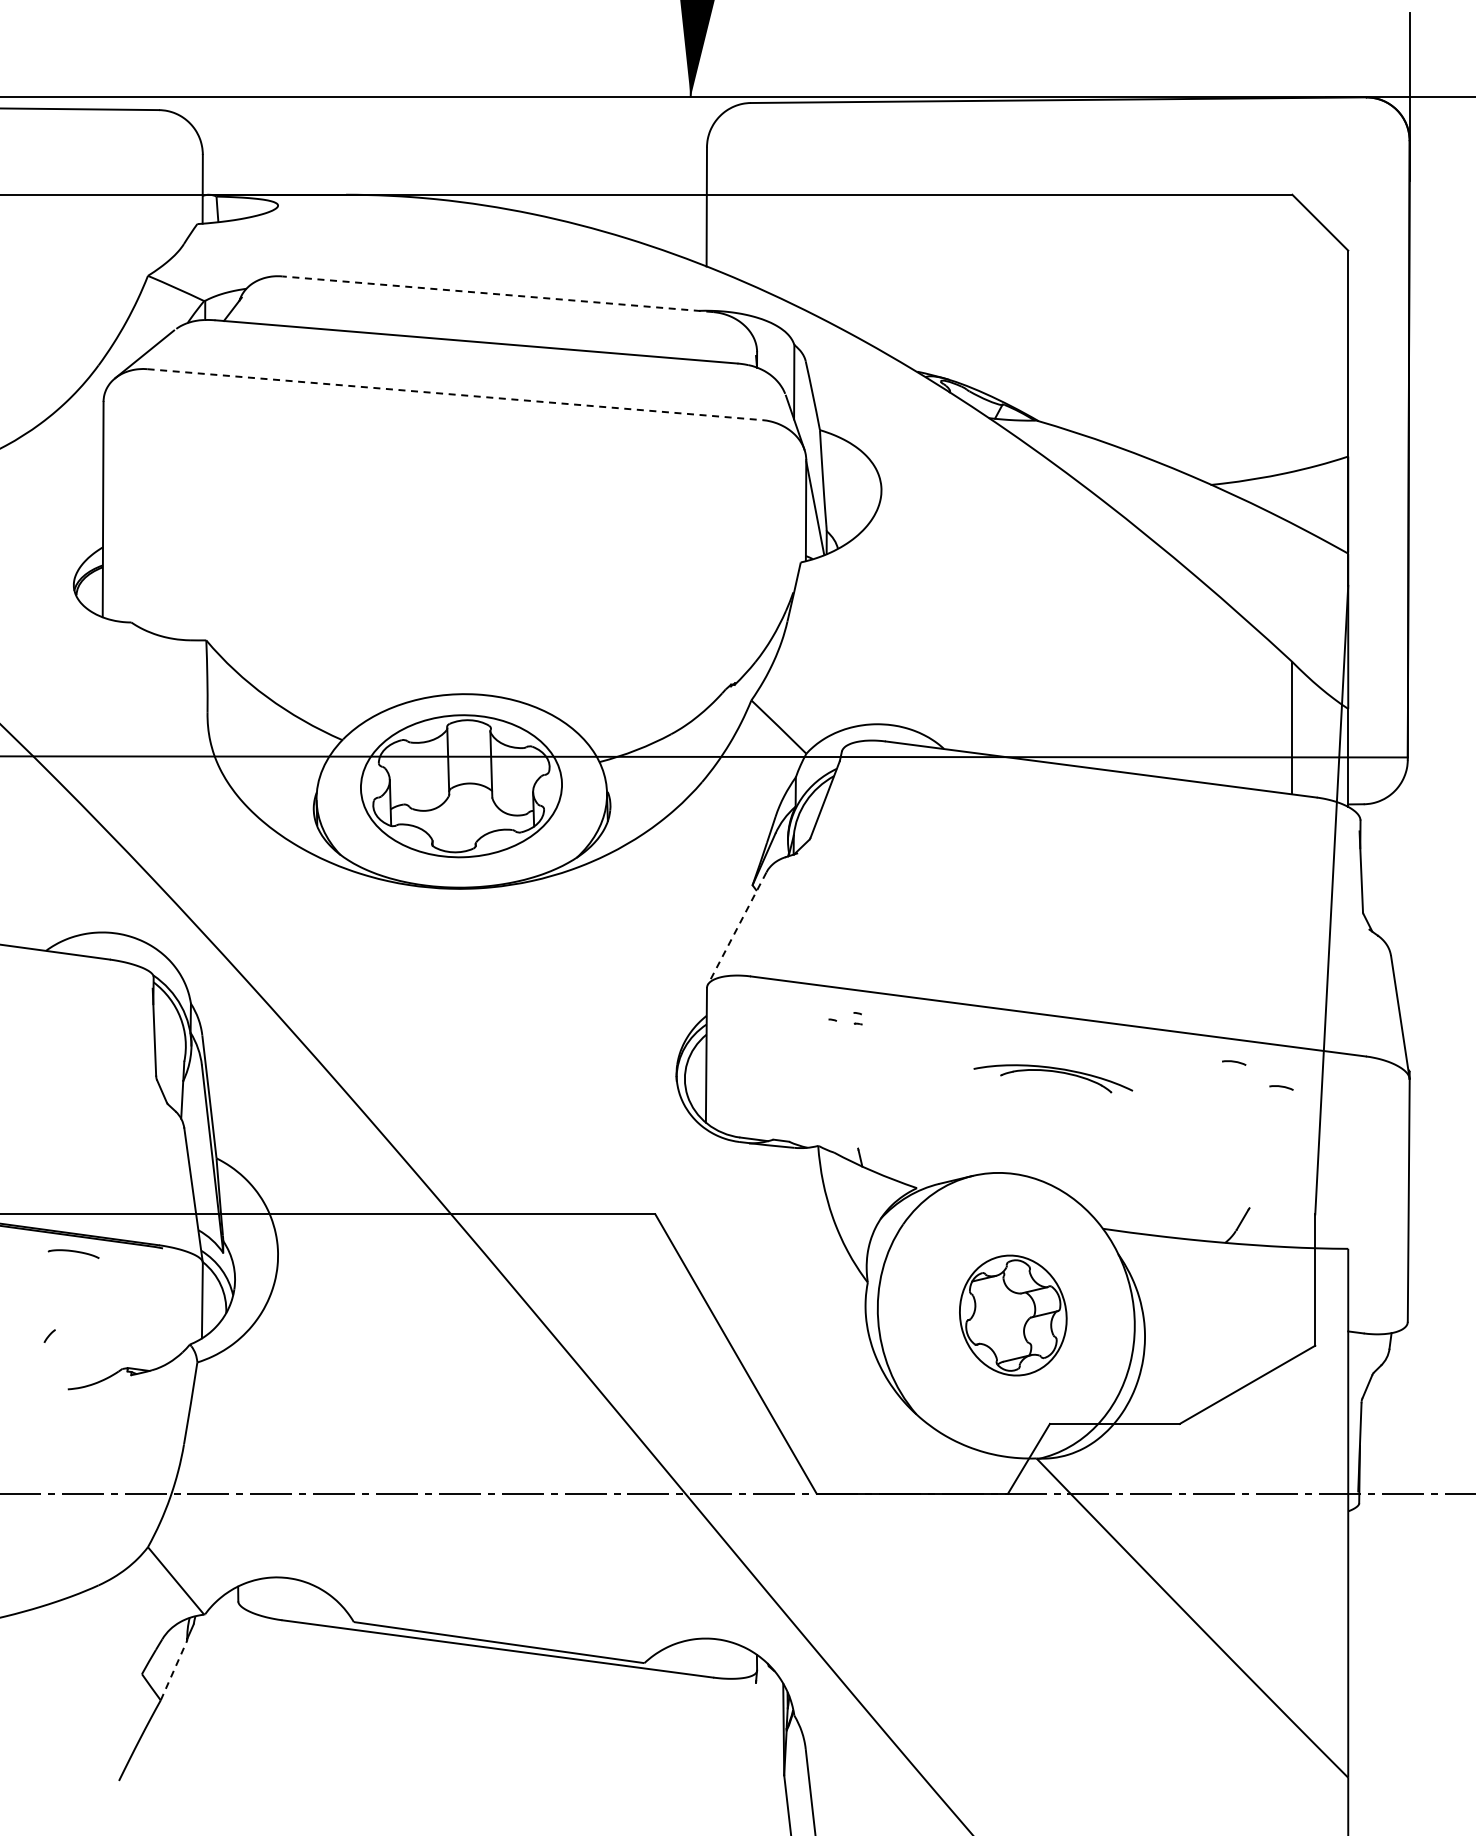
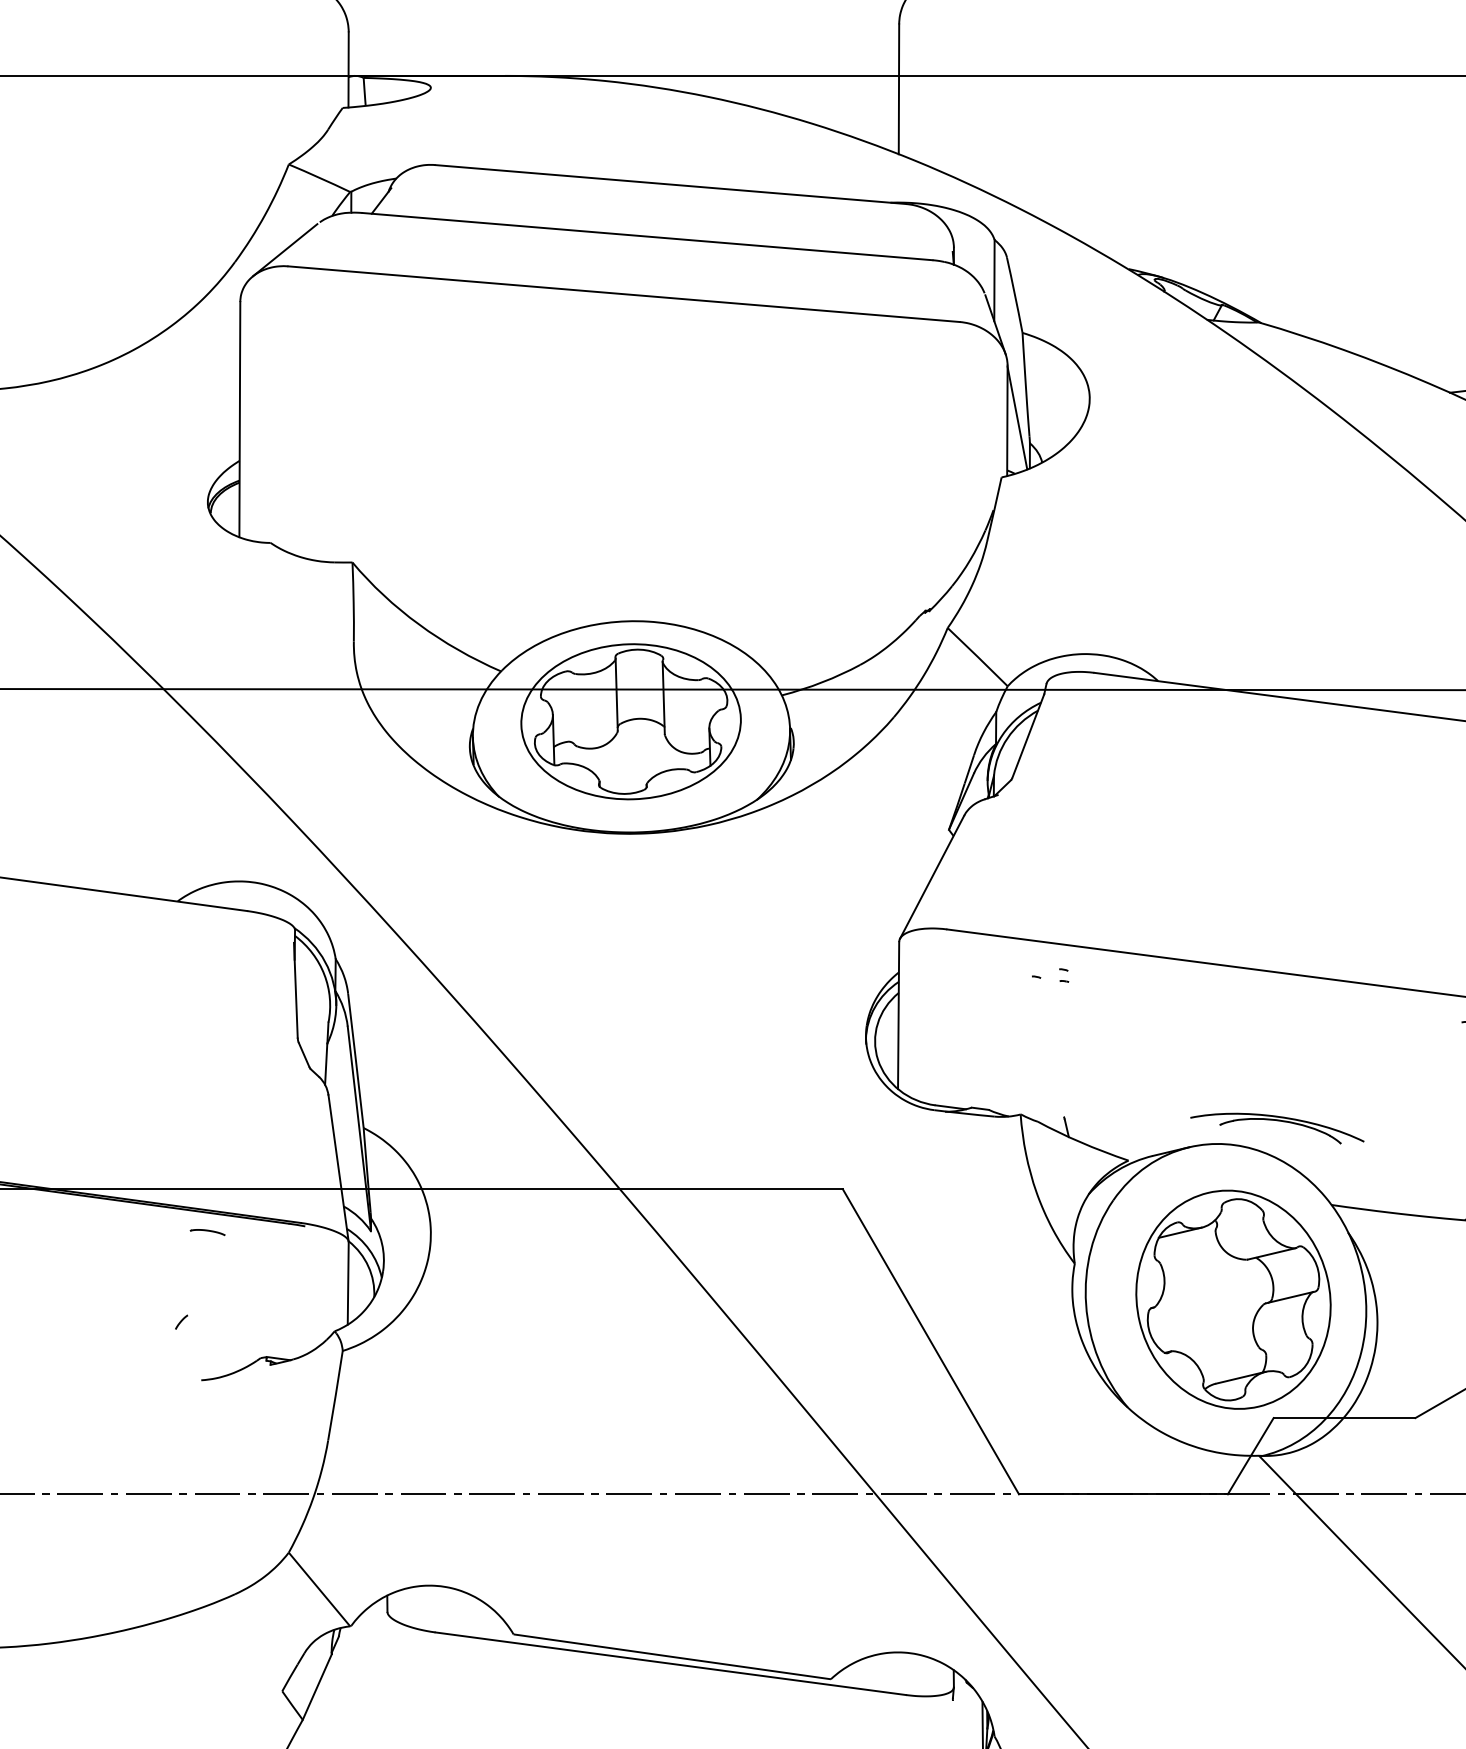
line: (497, 294) -> (670, 184), dashed -> solid
line: (455, 394) -> (624, 294), dashed -> solid
line: (736, 929) -> (931, 878), dashed -> solid
part: (1053, 1078) -> (1277, 1128), moved
part: (73, 1253) -> (207, 1231), size x0.62
part: (1013, 1315) -> (1233, 1299), size x1.67
line: (174, 1670) -> (317, 1687), dashed -> solid

